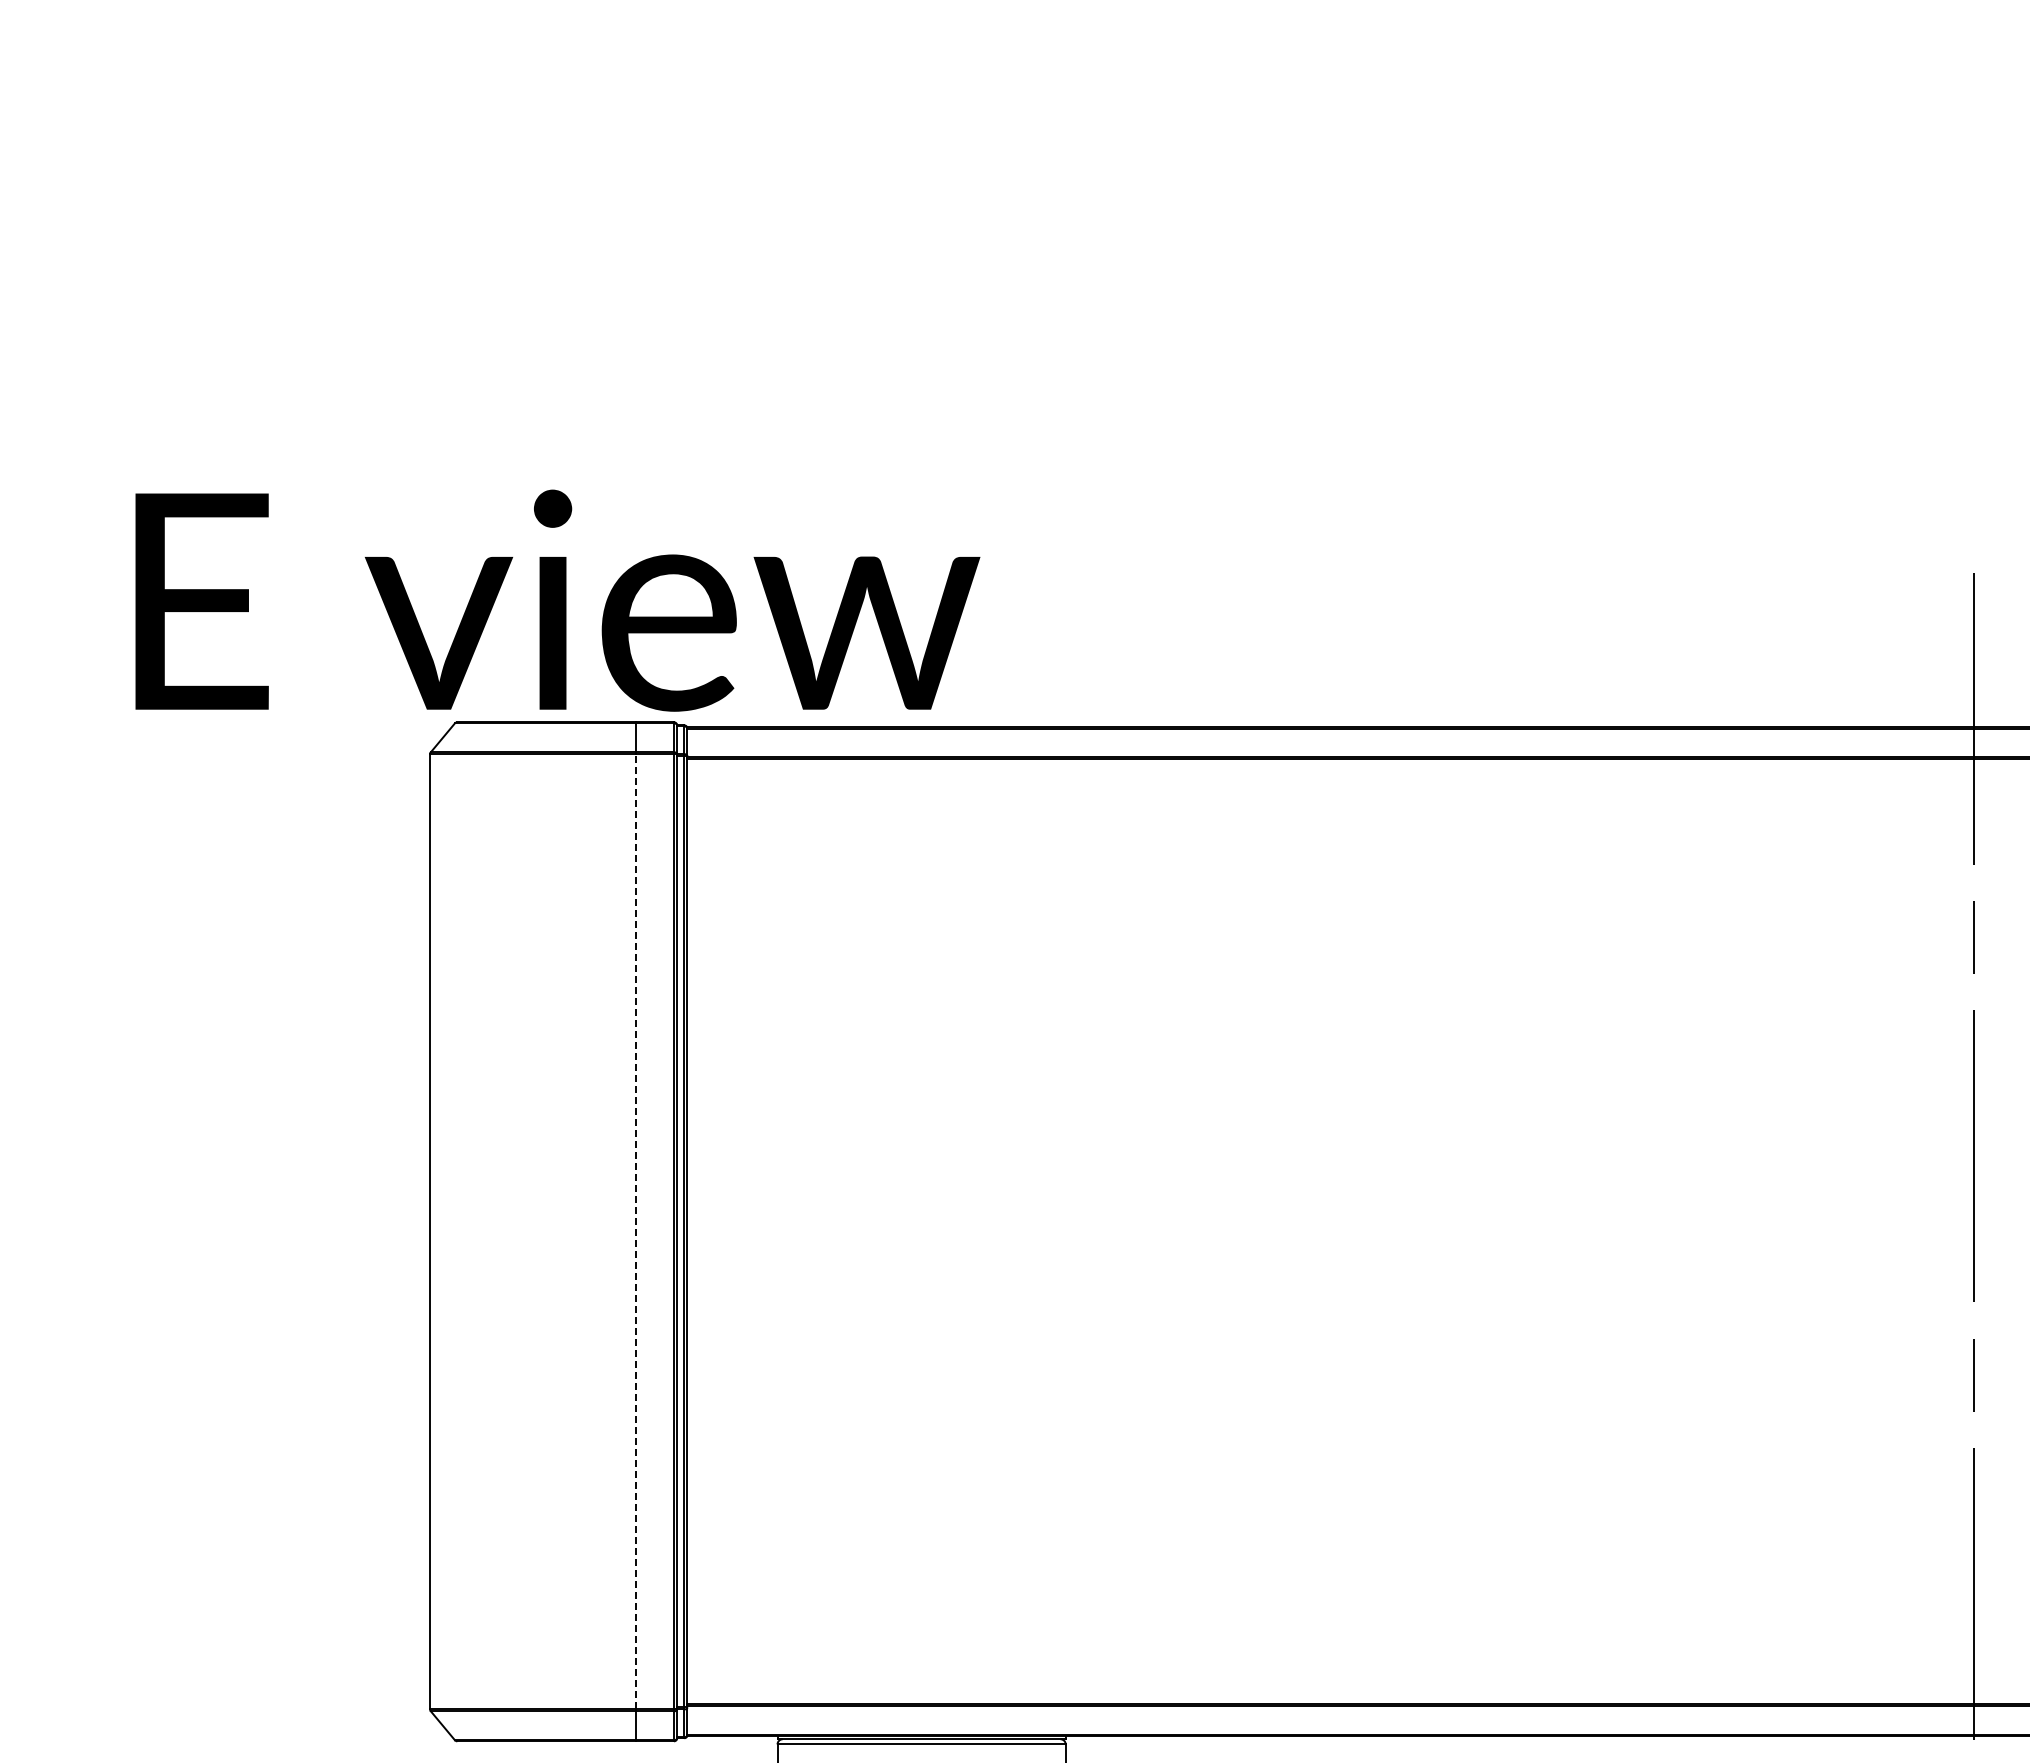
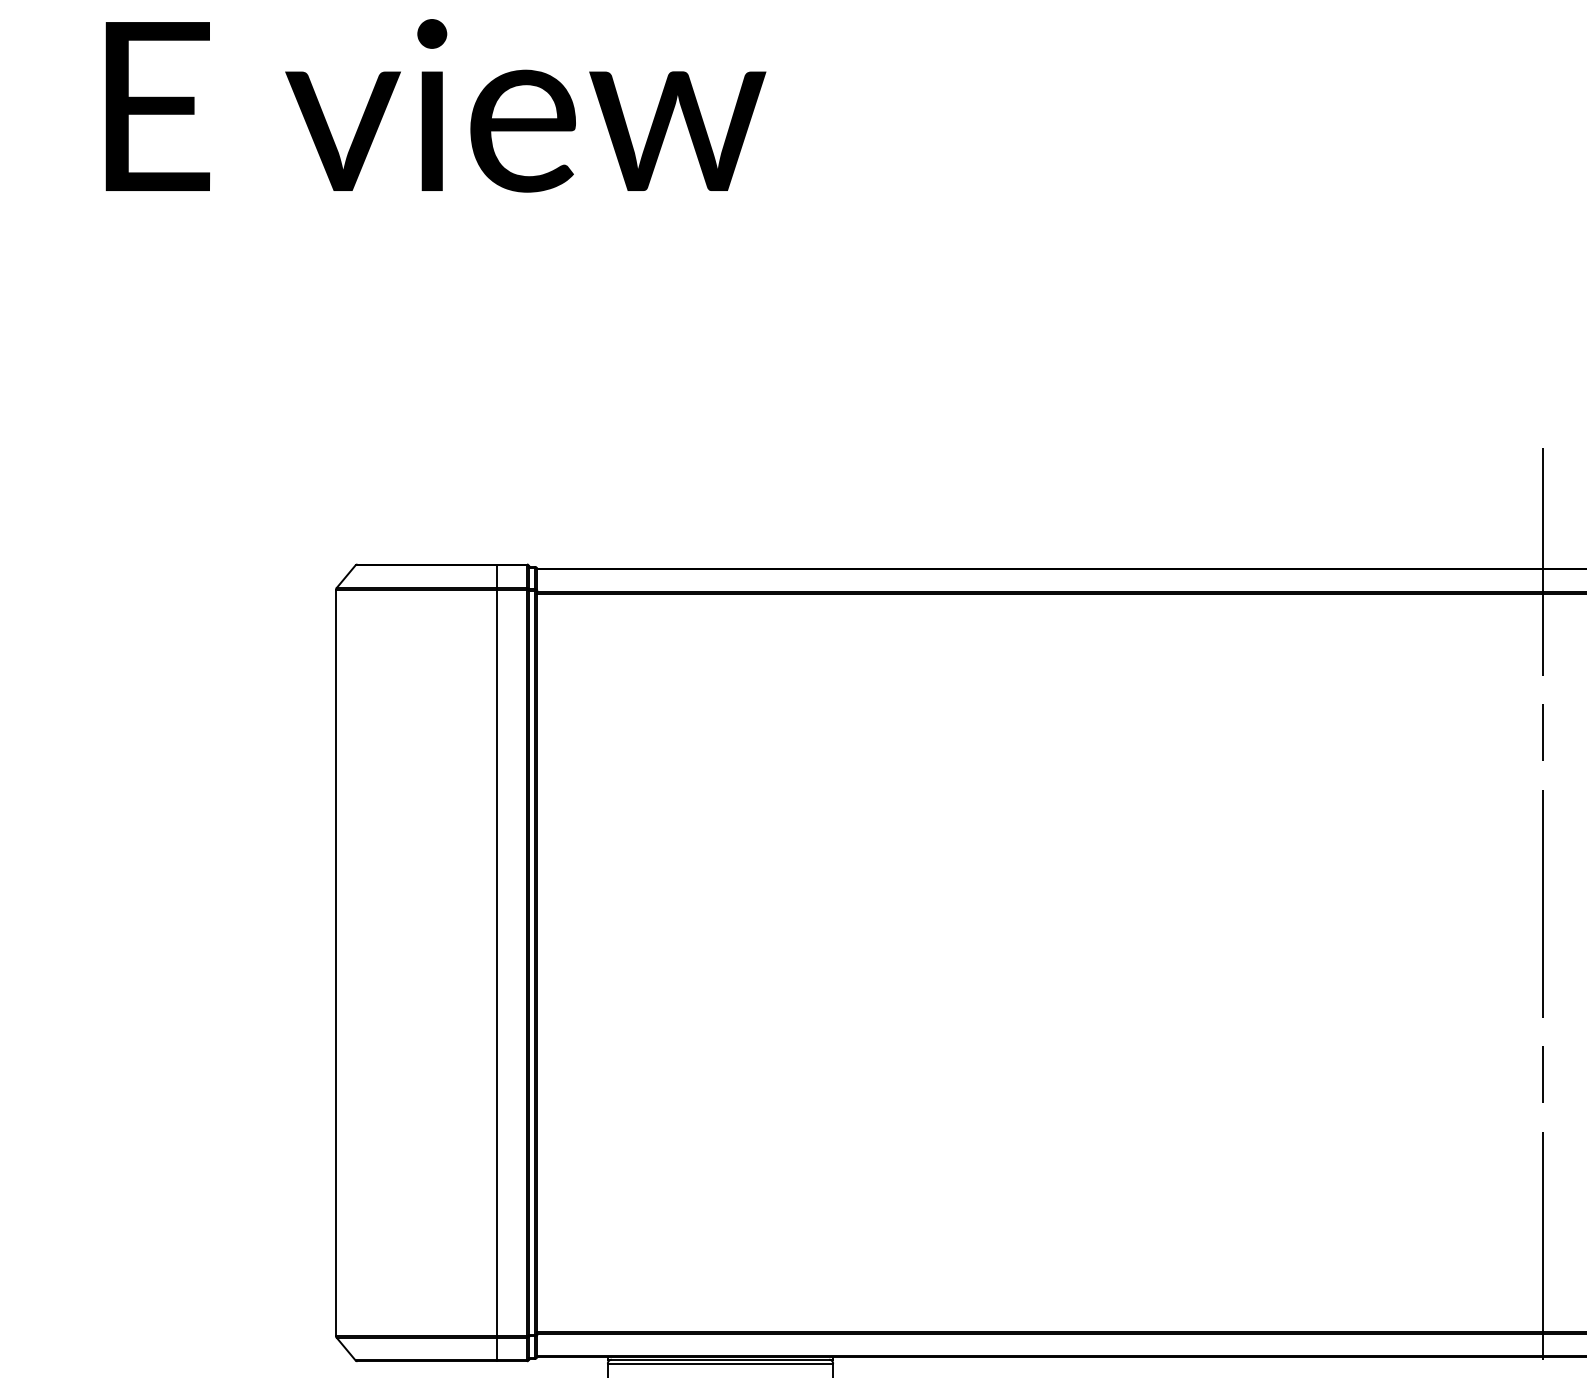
text: (557, 600) -> (435, 105), moved
line: (635, 1231) -> (496, 962), dashed -> solid

